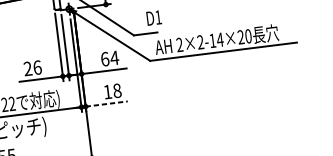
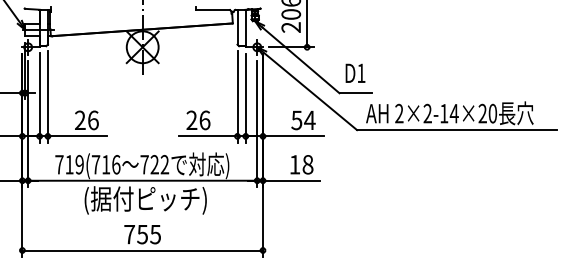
text: (154, 17) -> (355, 72), moved
text: (104, 59) -> (296, 120), 64 -> 54
line: (106, 103) -> (291, 180), dashed -> solid

